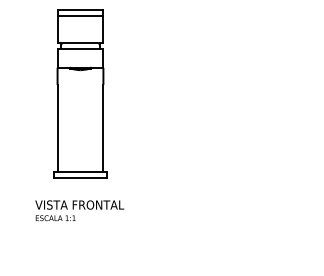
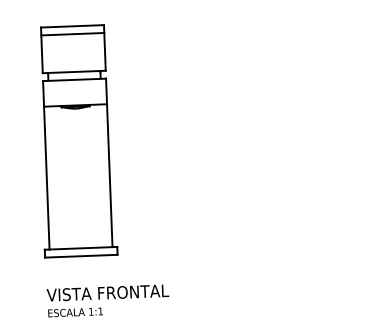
text: (79, 210) -> (107, 300), moved

